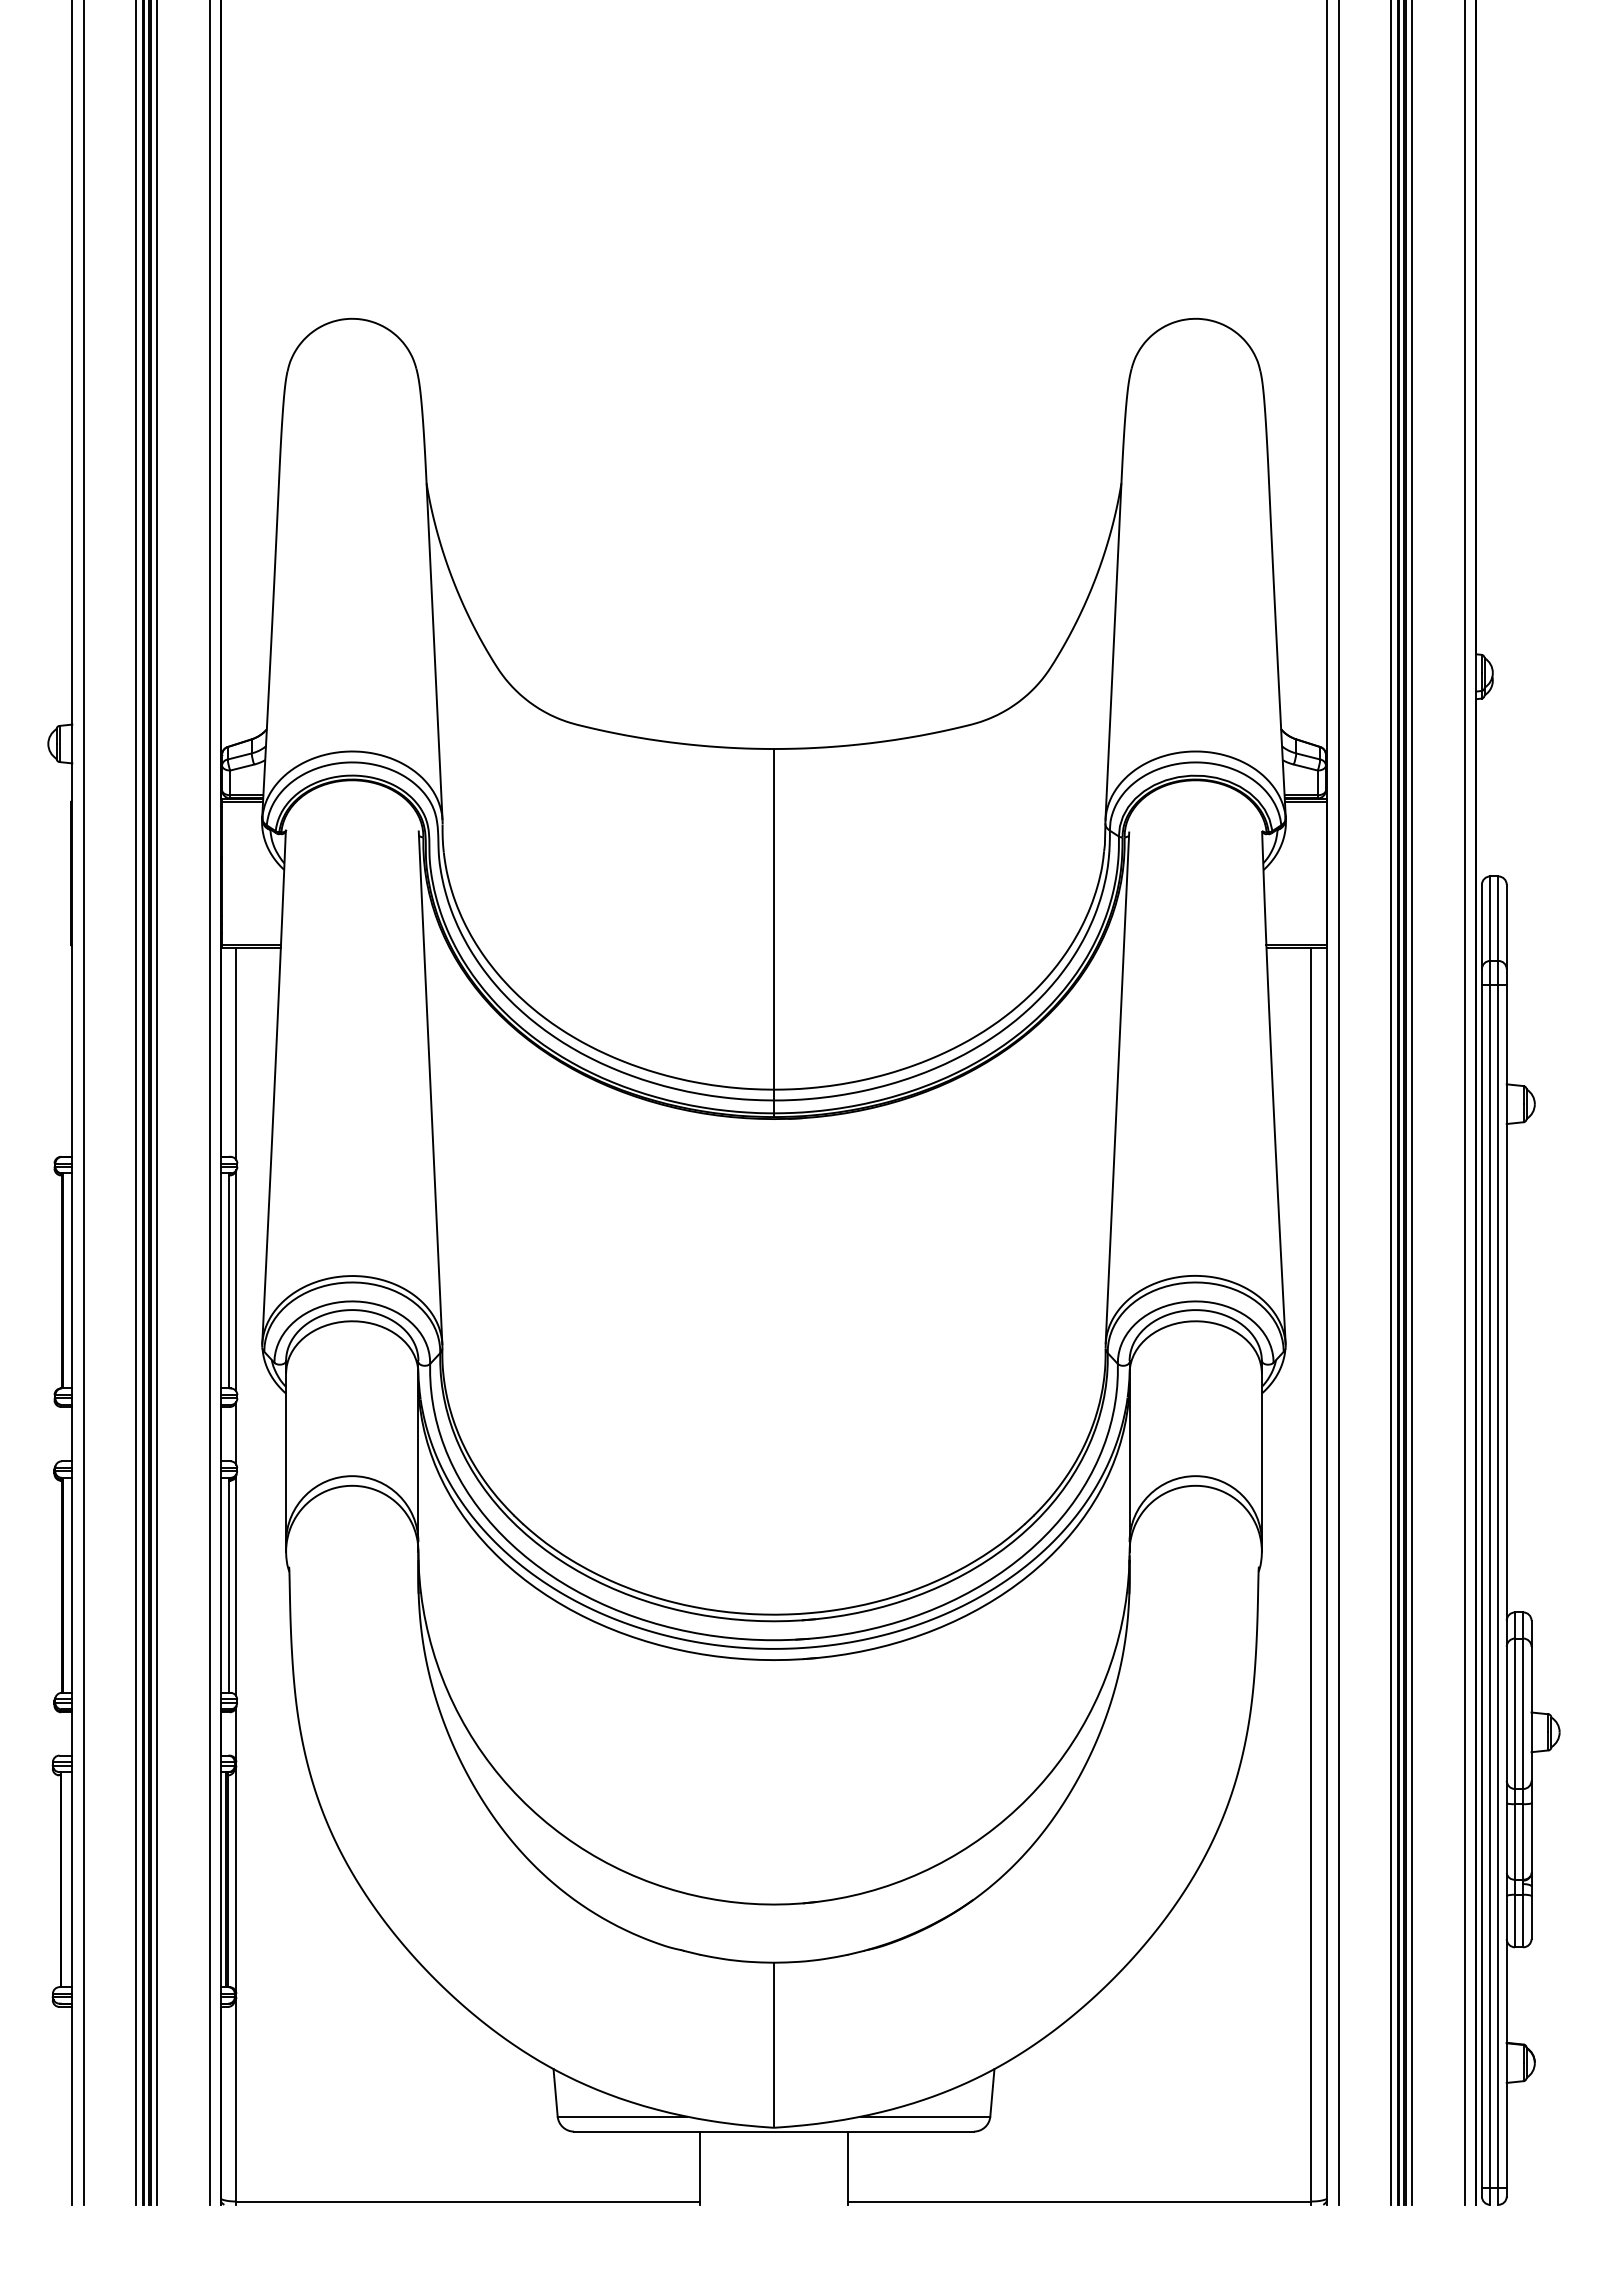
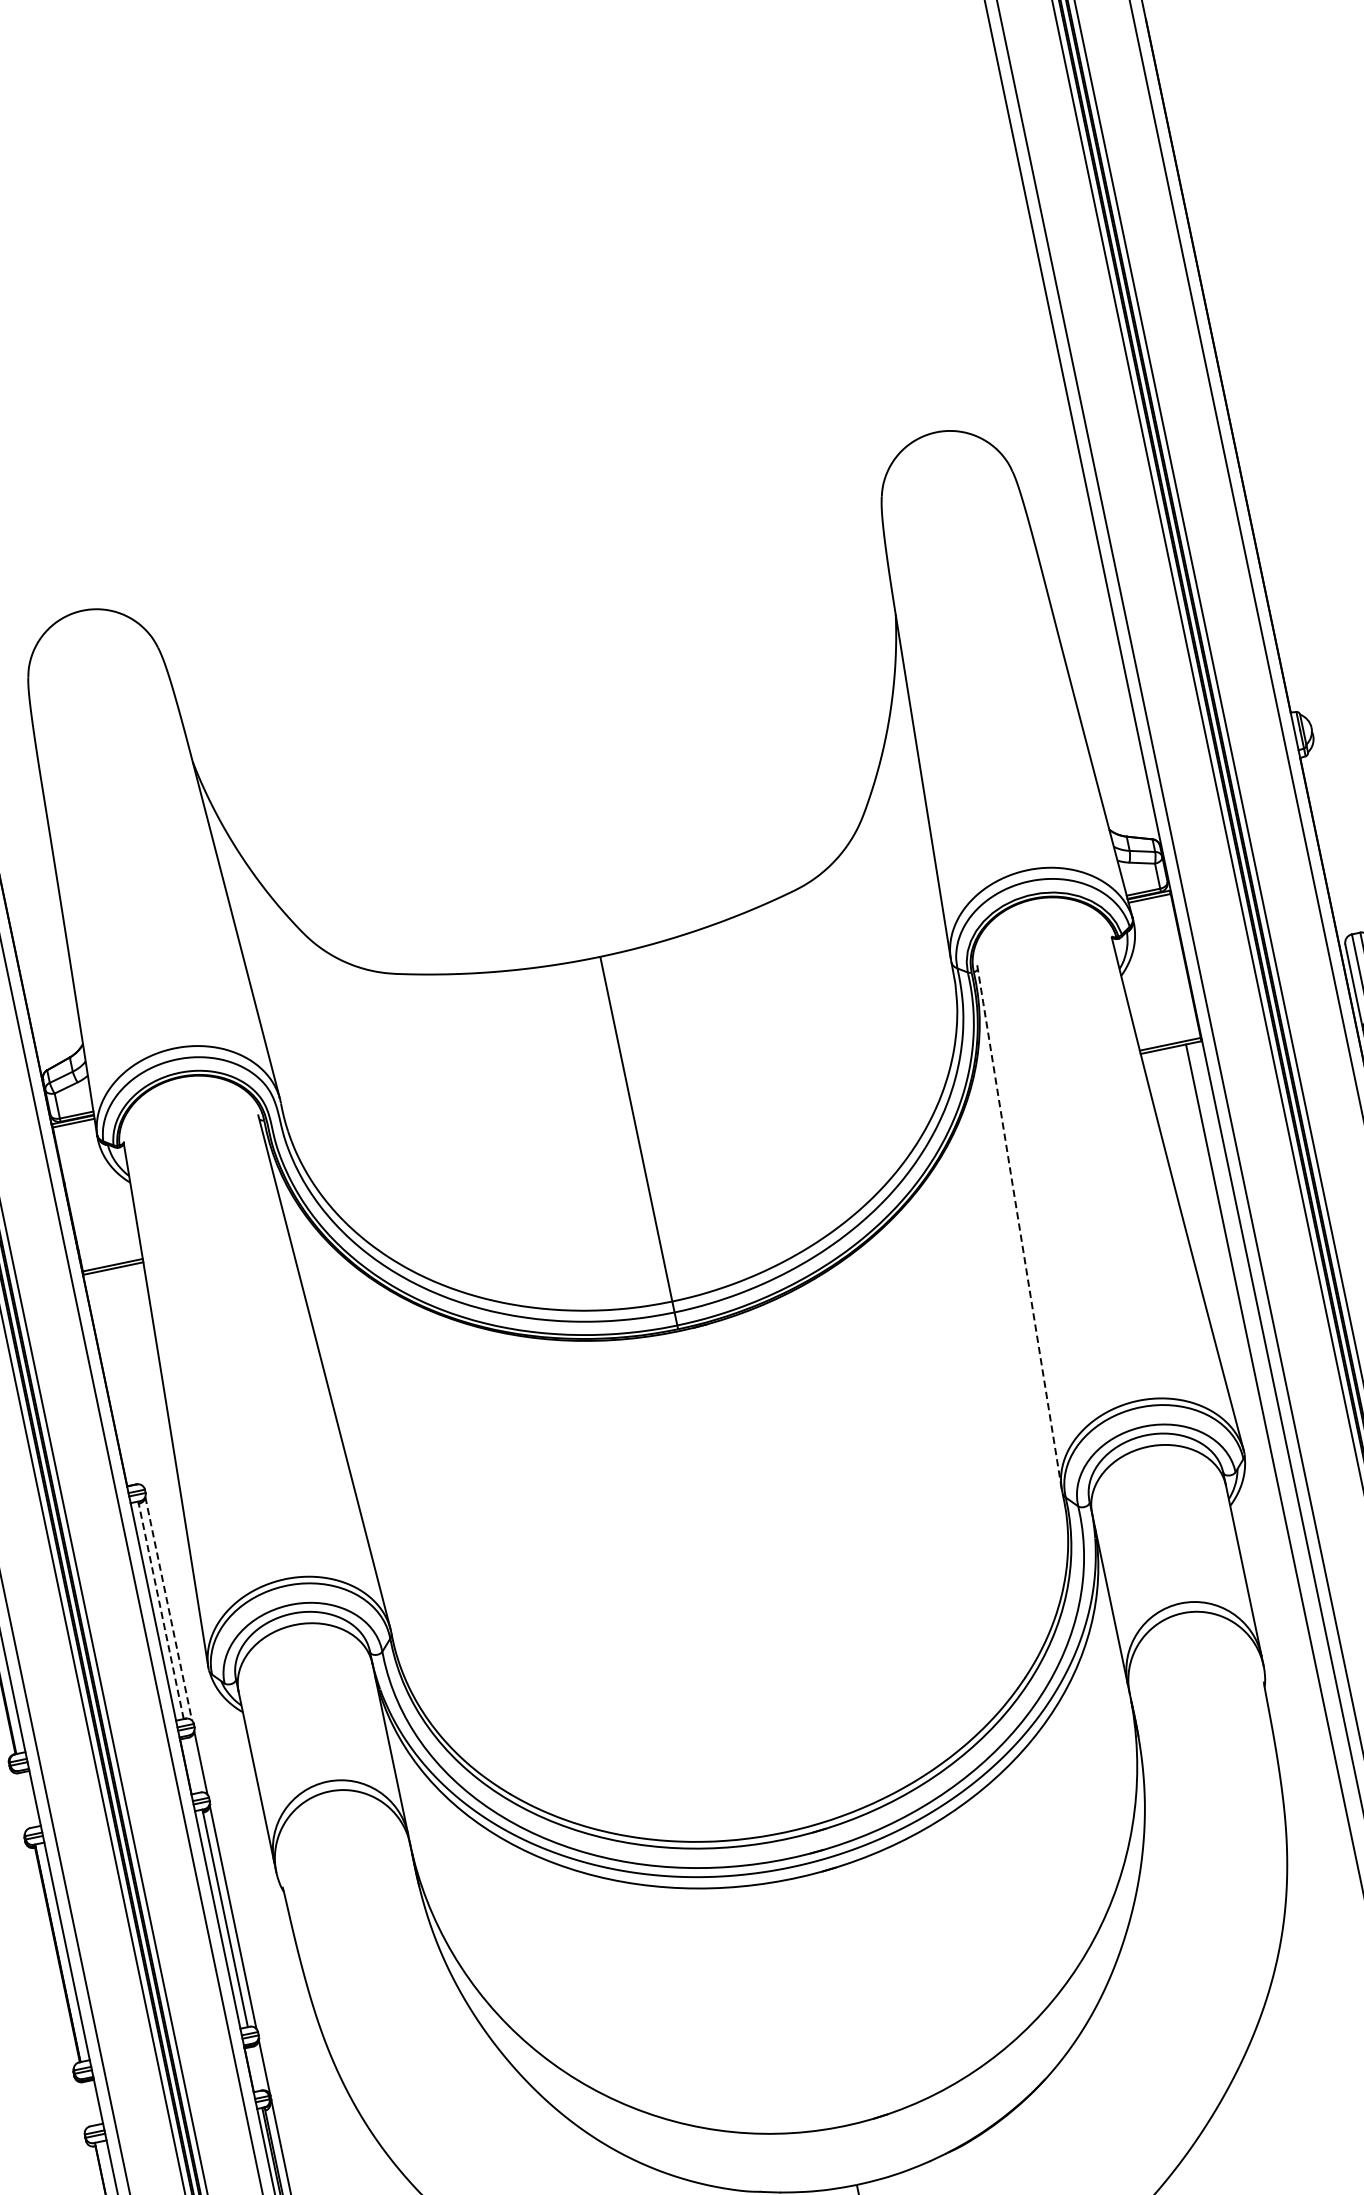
line: (236, 1053) -> (120, 1378), removed
line: (1117, 1087) -> (1019, 1226), solid -> dashed
line: (228, 1280) -> (160, 1609), solid -> dashed
line: (236, 1280) -> (168, 1608), solid -> dashed

